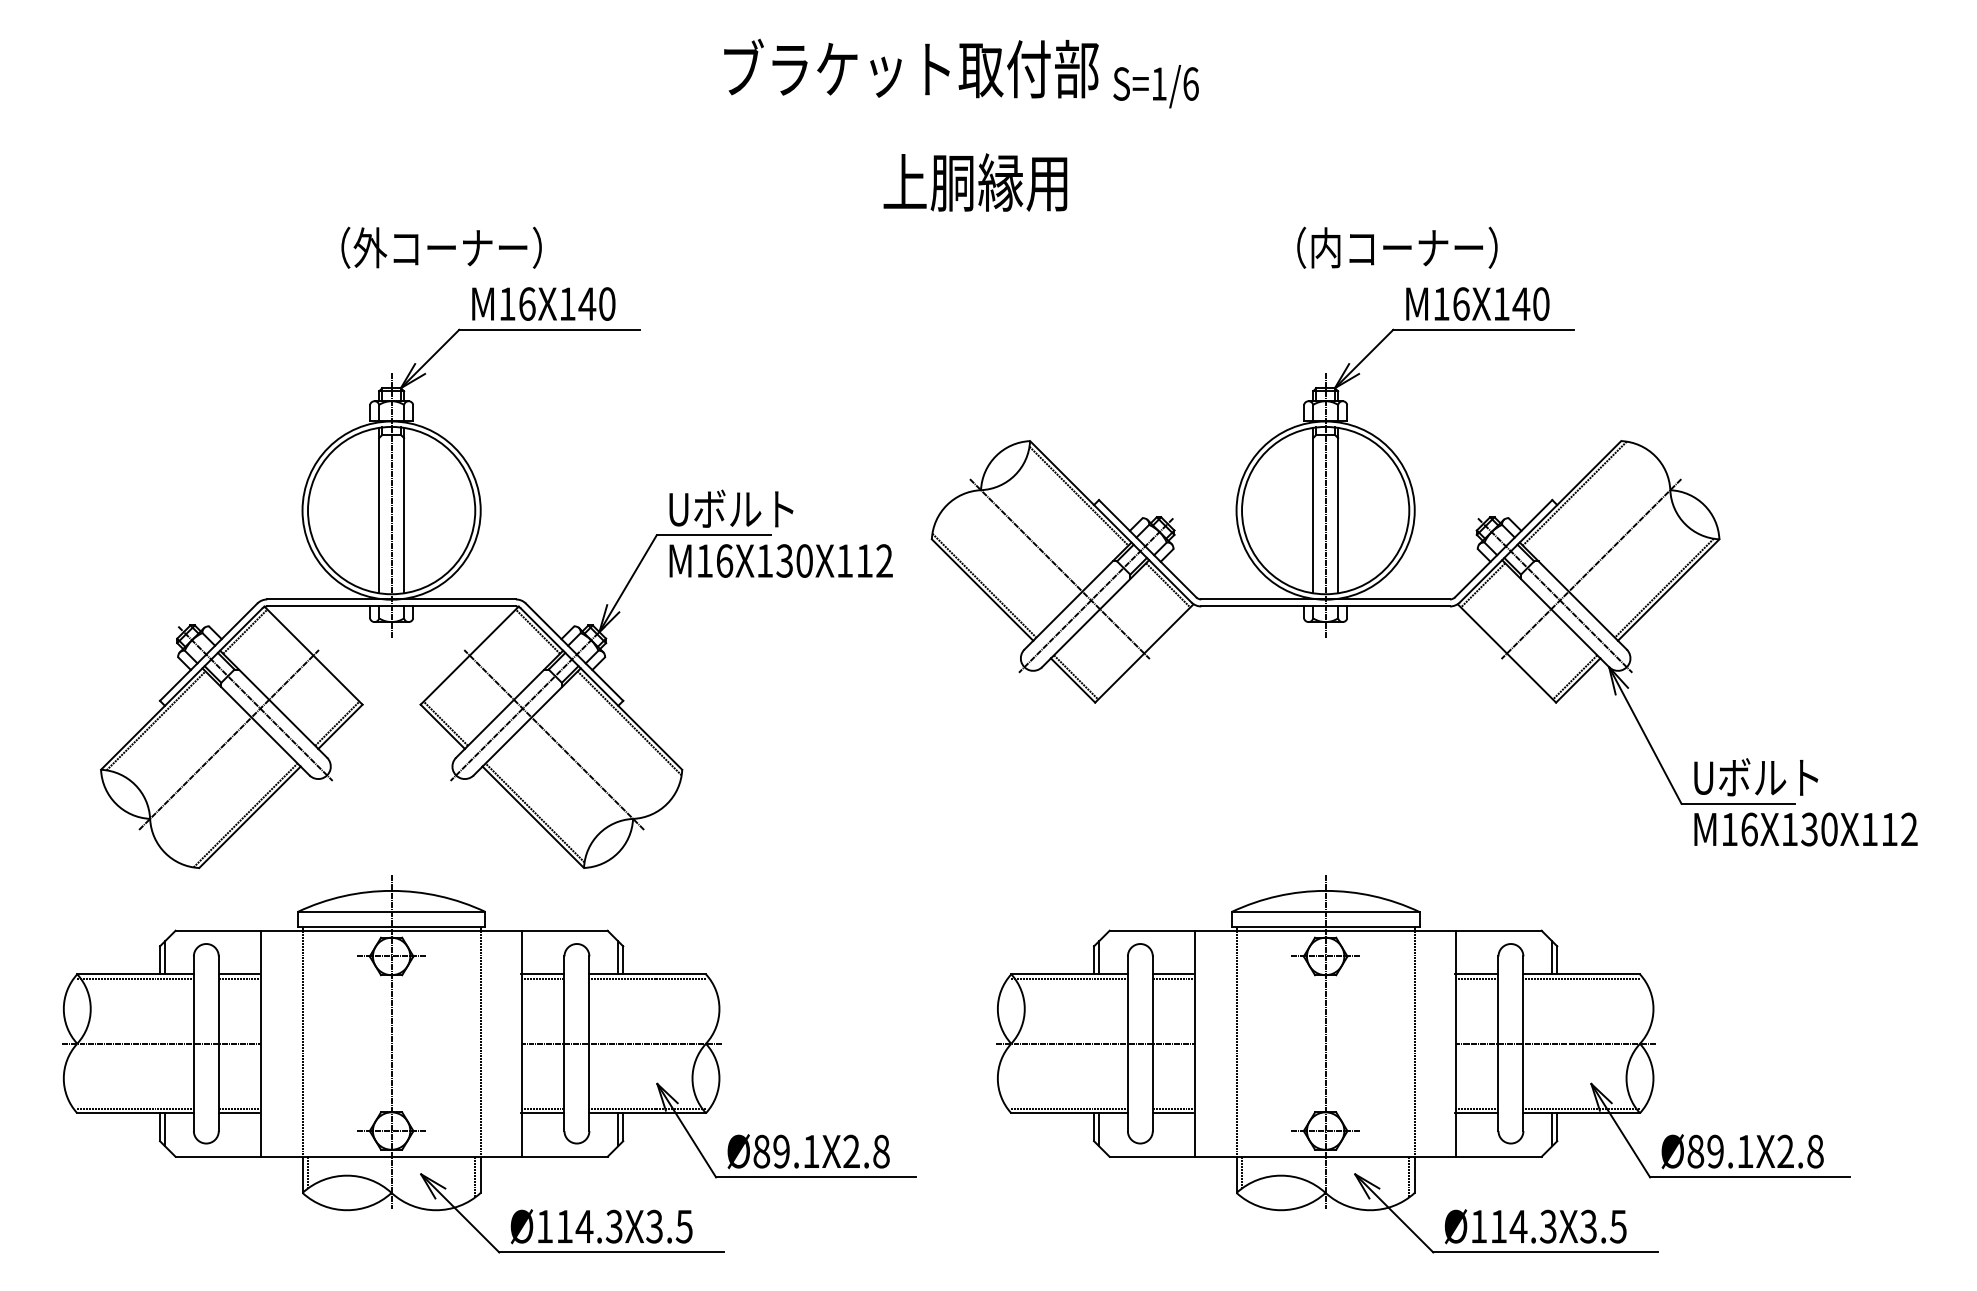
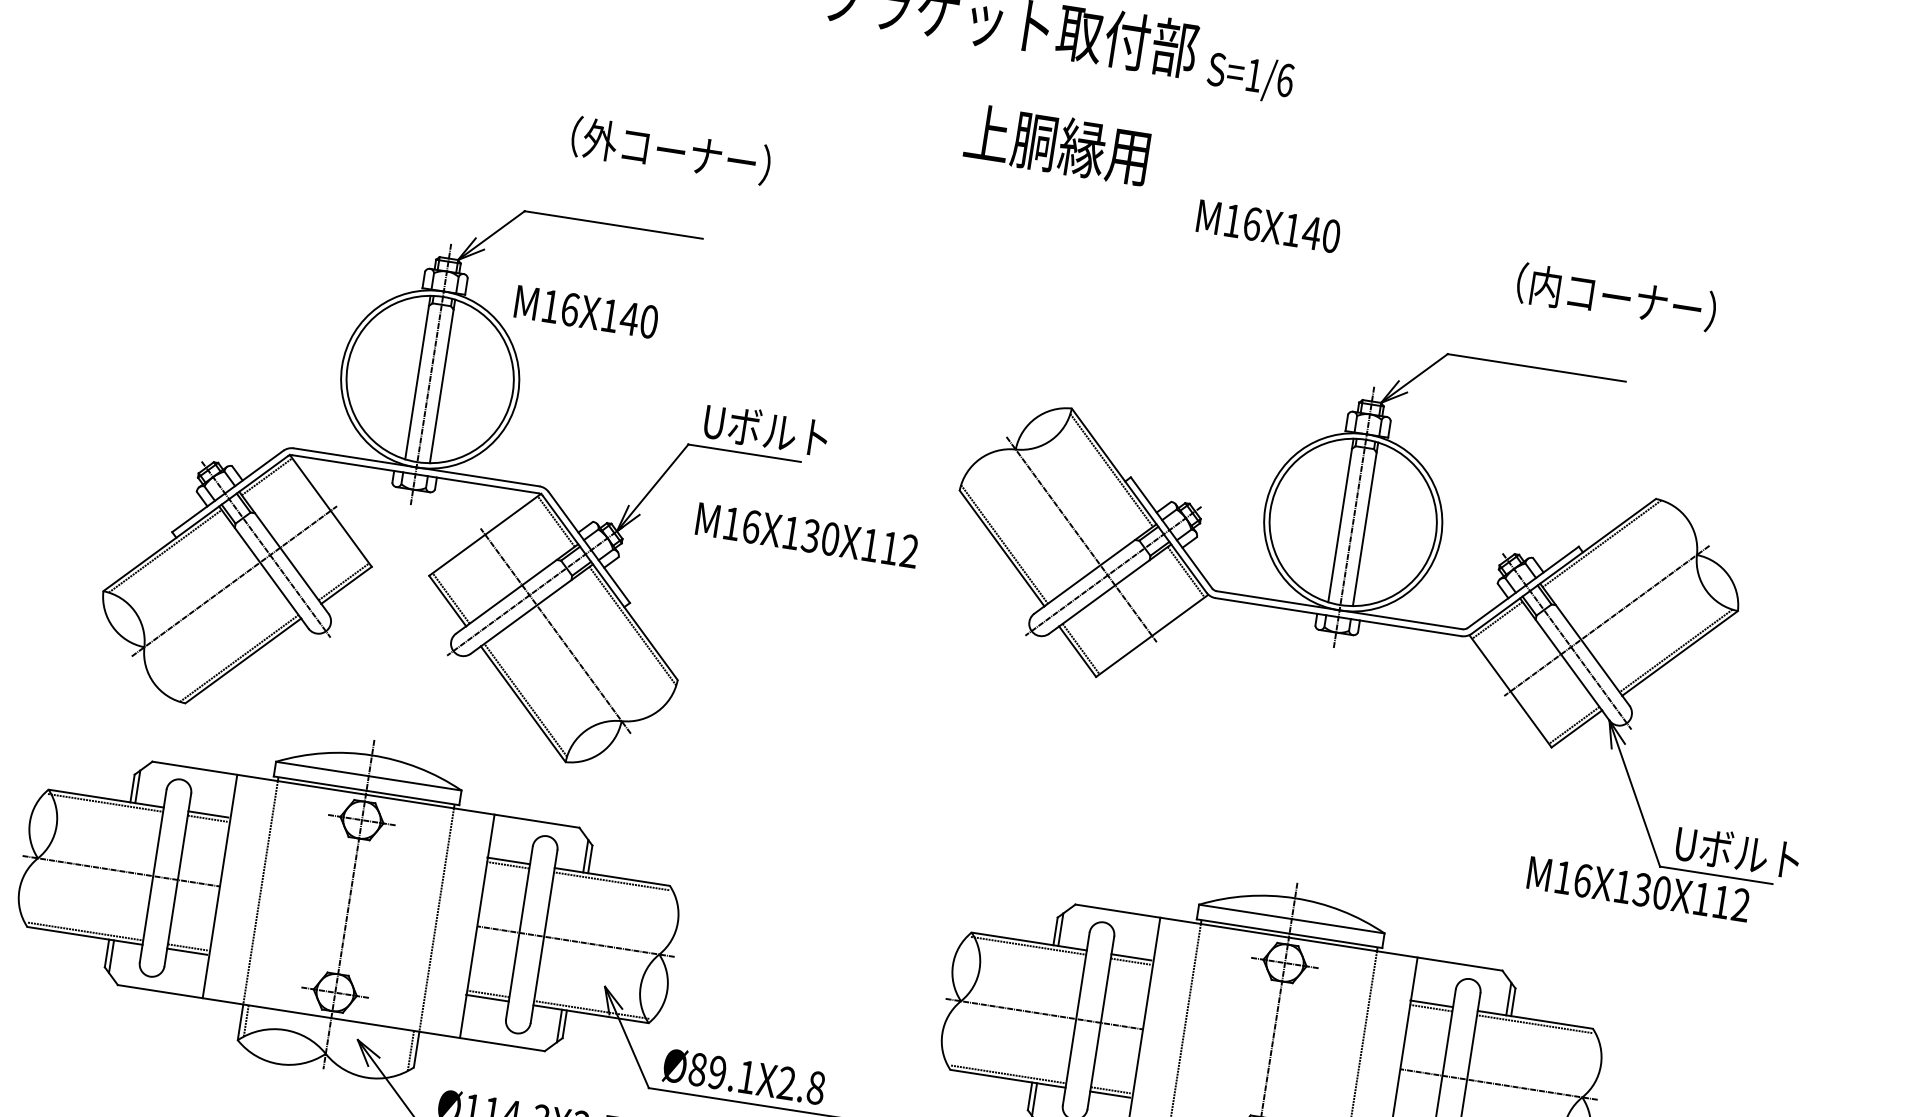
text: (441, 247) -> (670, 150), moved
text: (1397, 247) -> (1616, 296), moved
text: (543, 303) -> (586, 311), moved
text: (1477, 303) -> (1268, 225), moved
text: (780, 560) -> (806, 534), moved
text: (1805, 829) -> (1638, 889), moved

